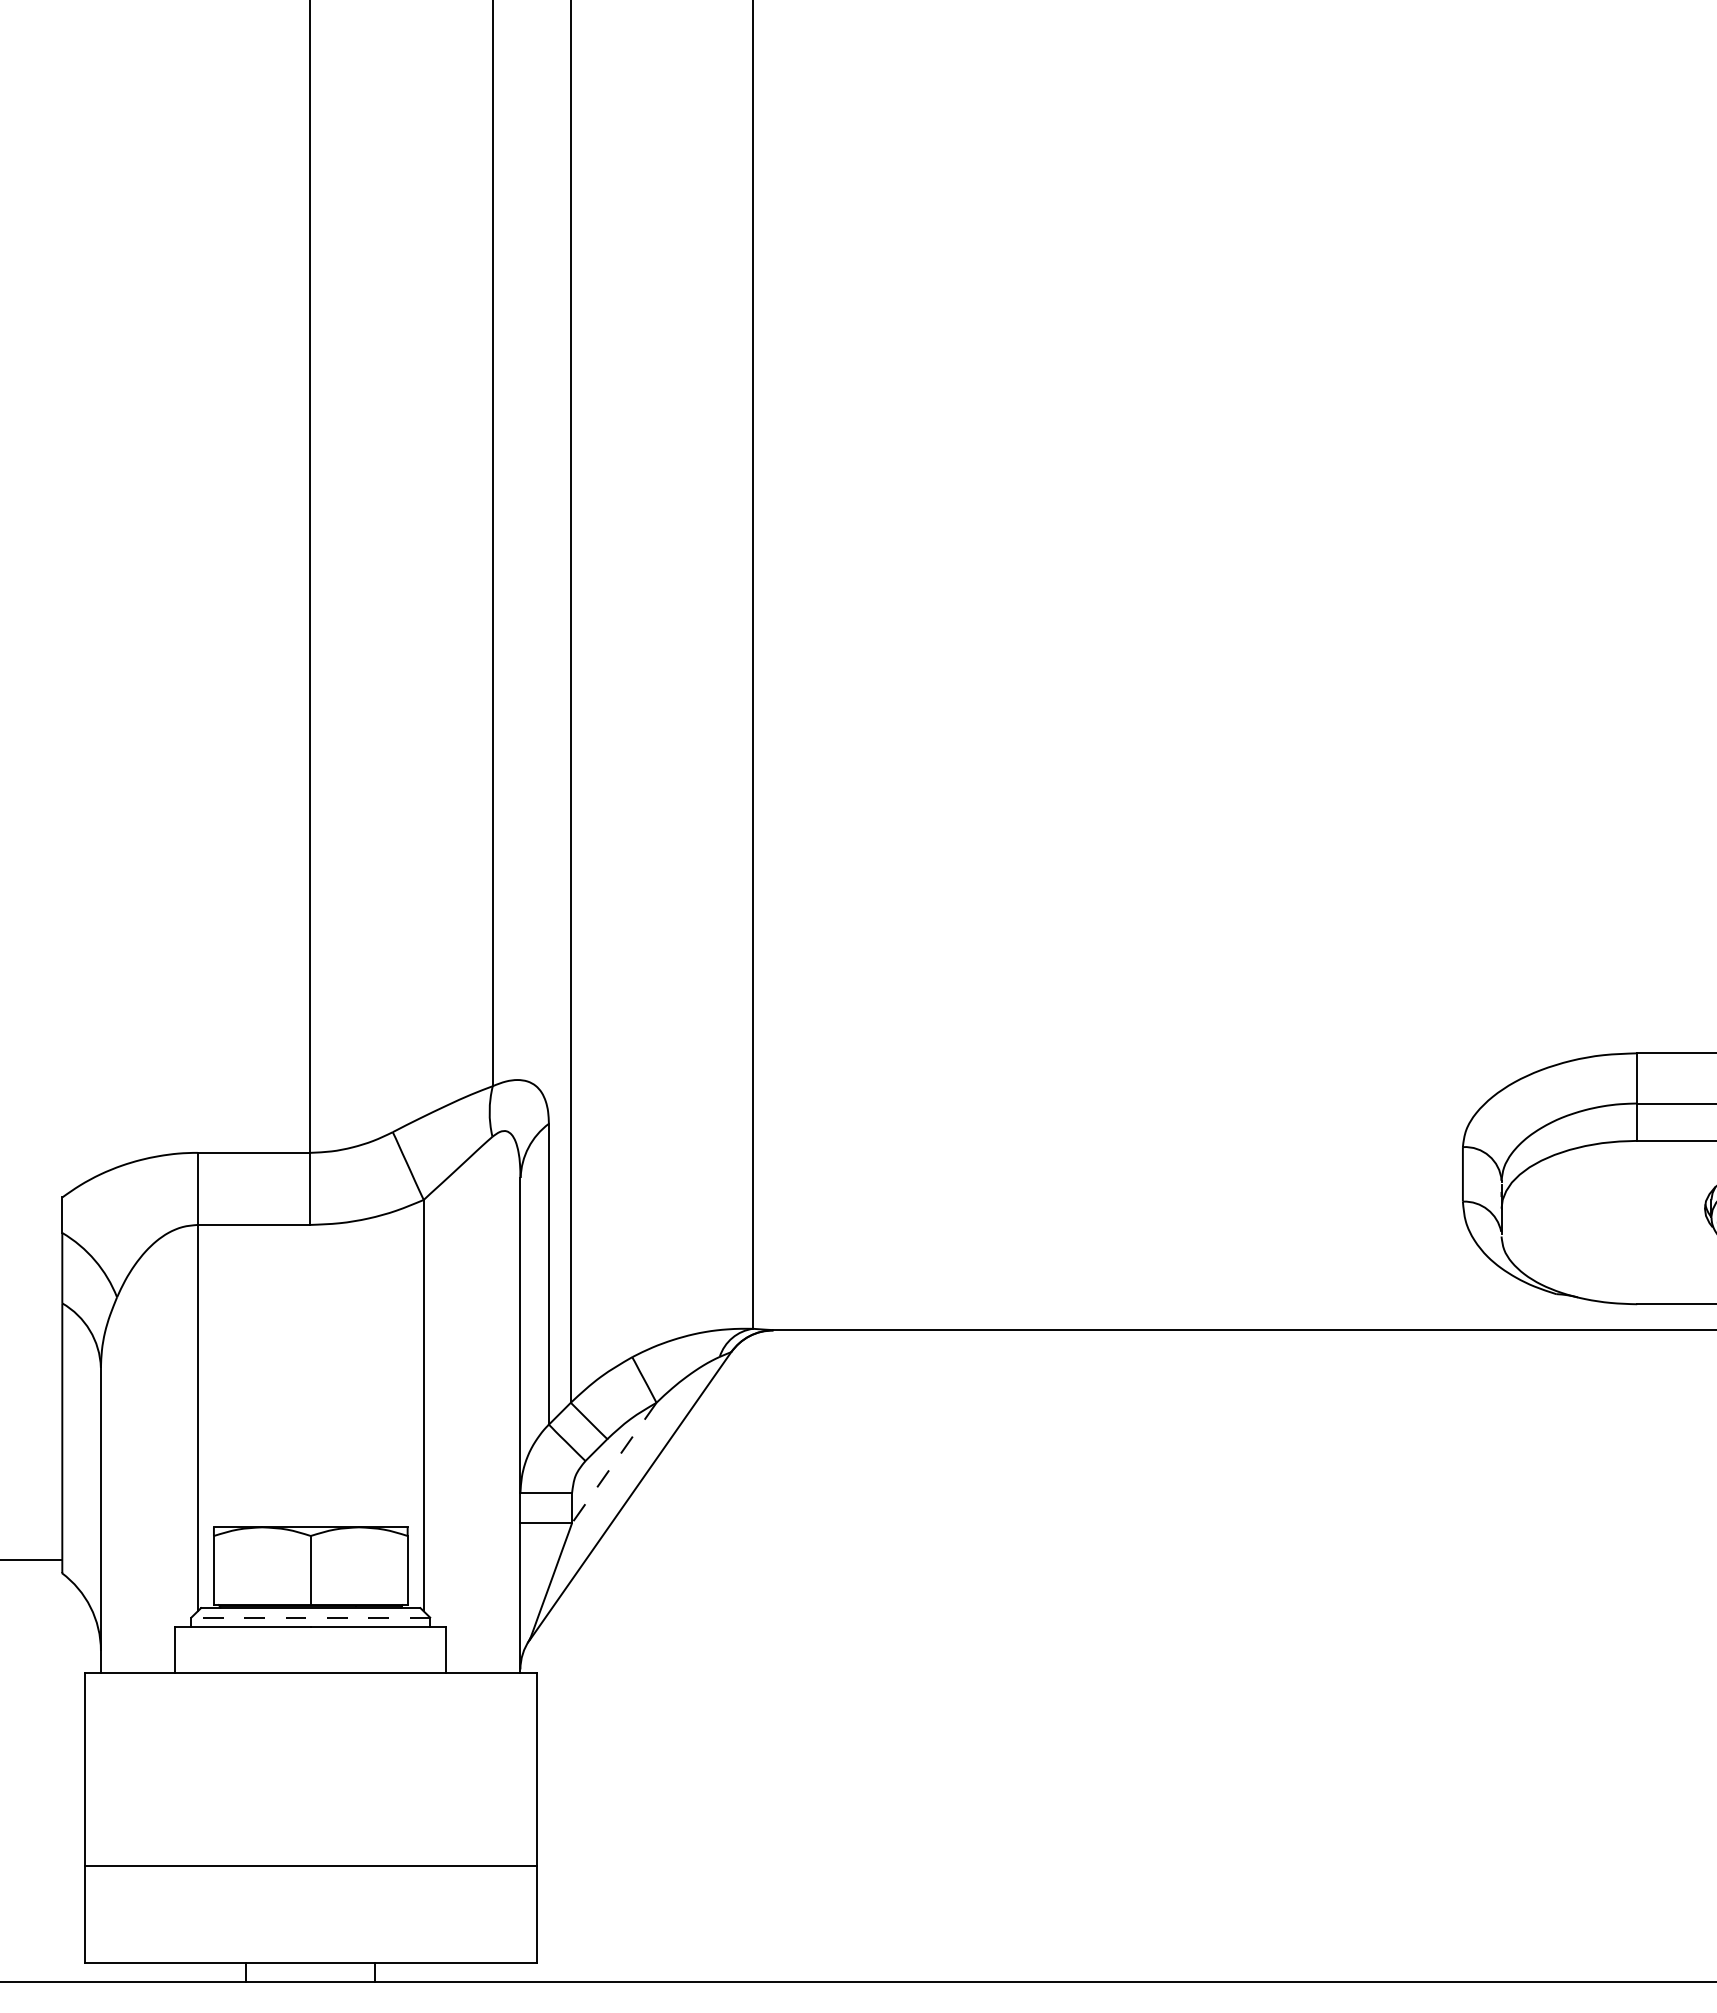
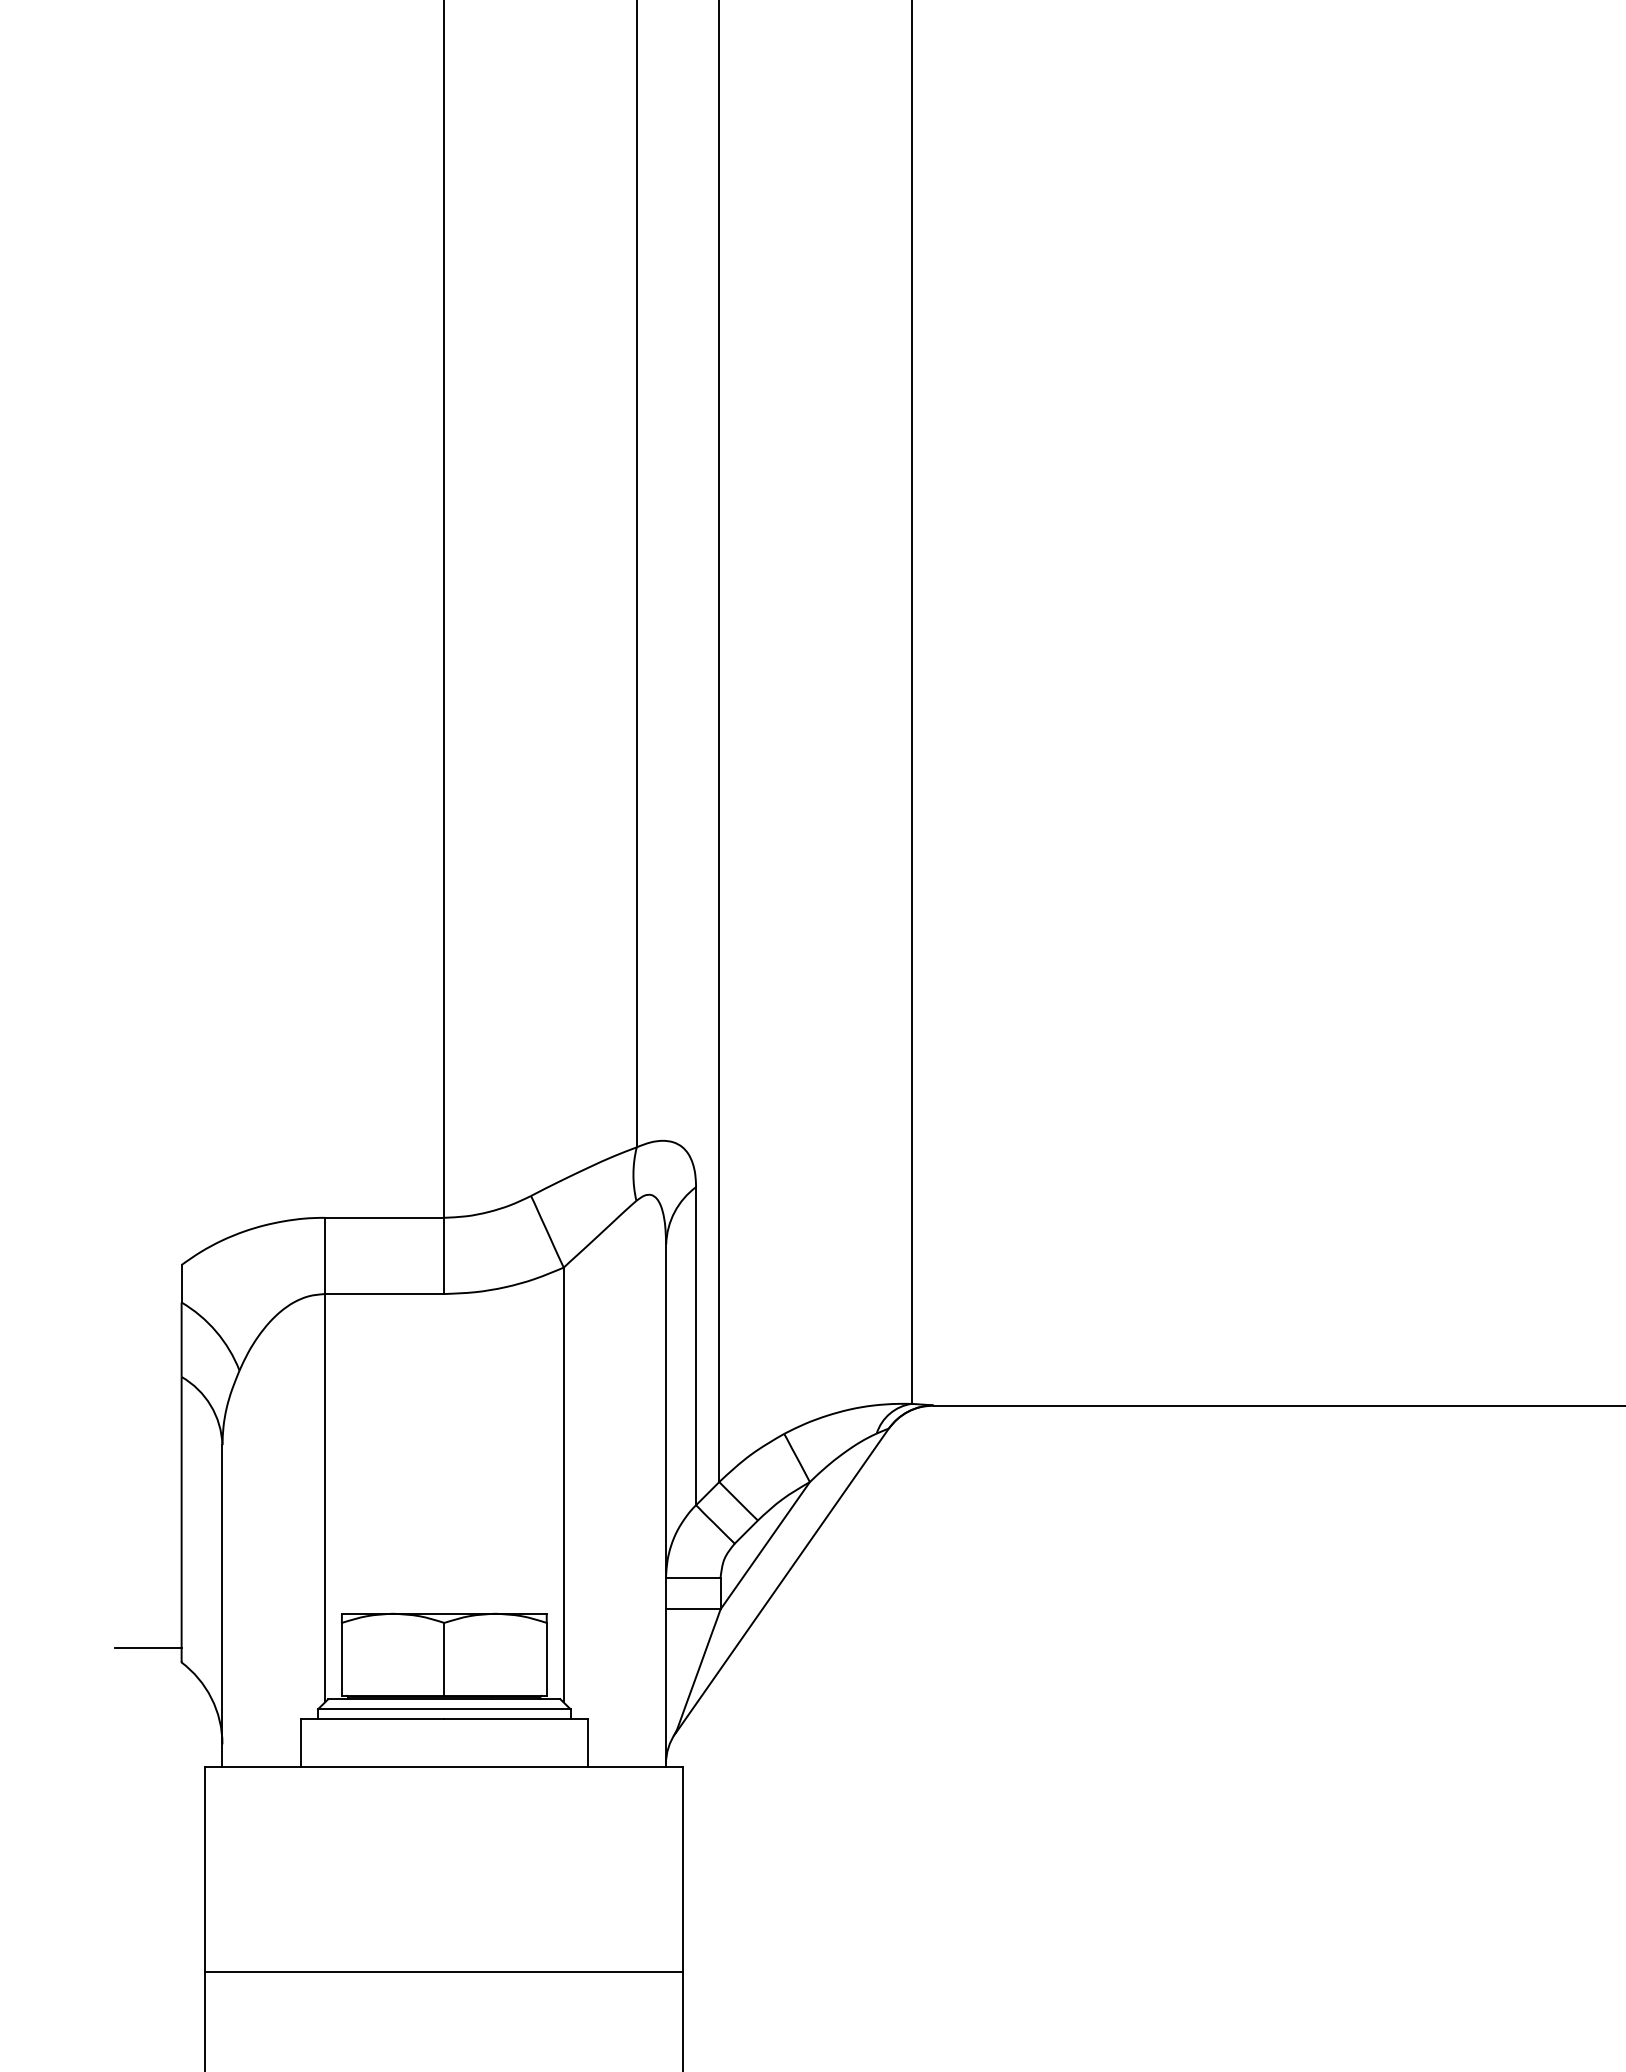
line: (614, 1462) -> (765, 1545), dashed -> solid
line: (310, 1617) -> (444, 1709), dashed -> solid

